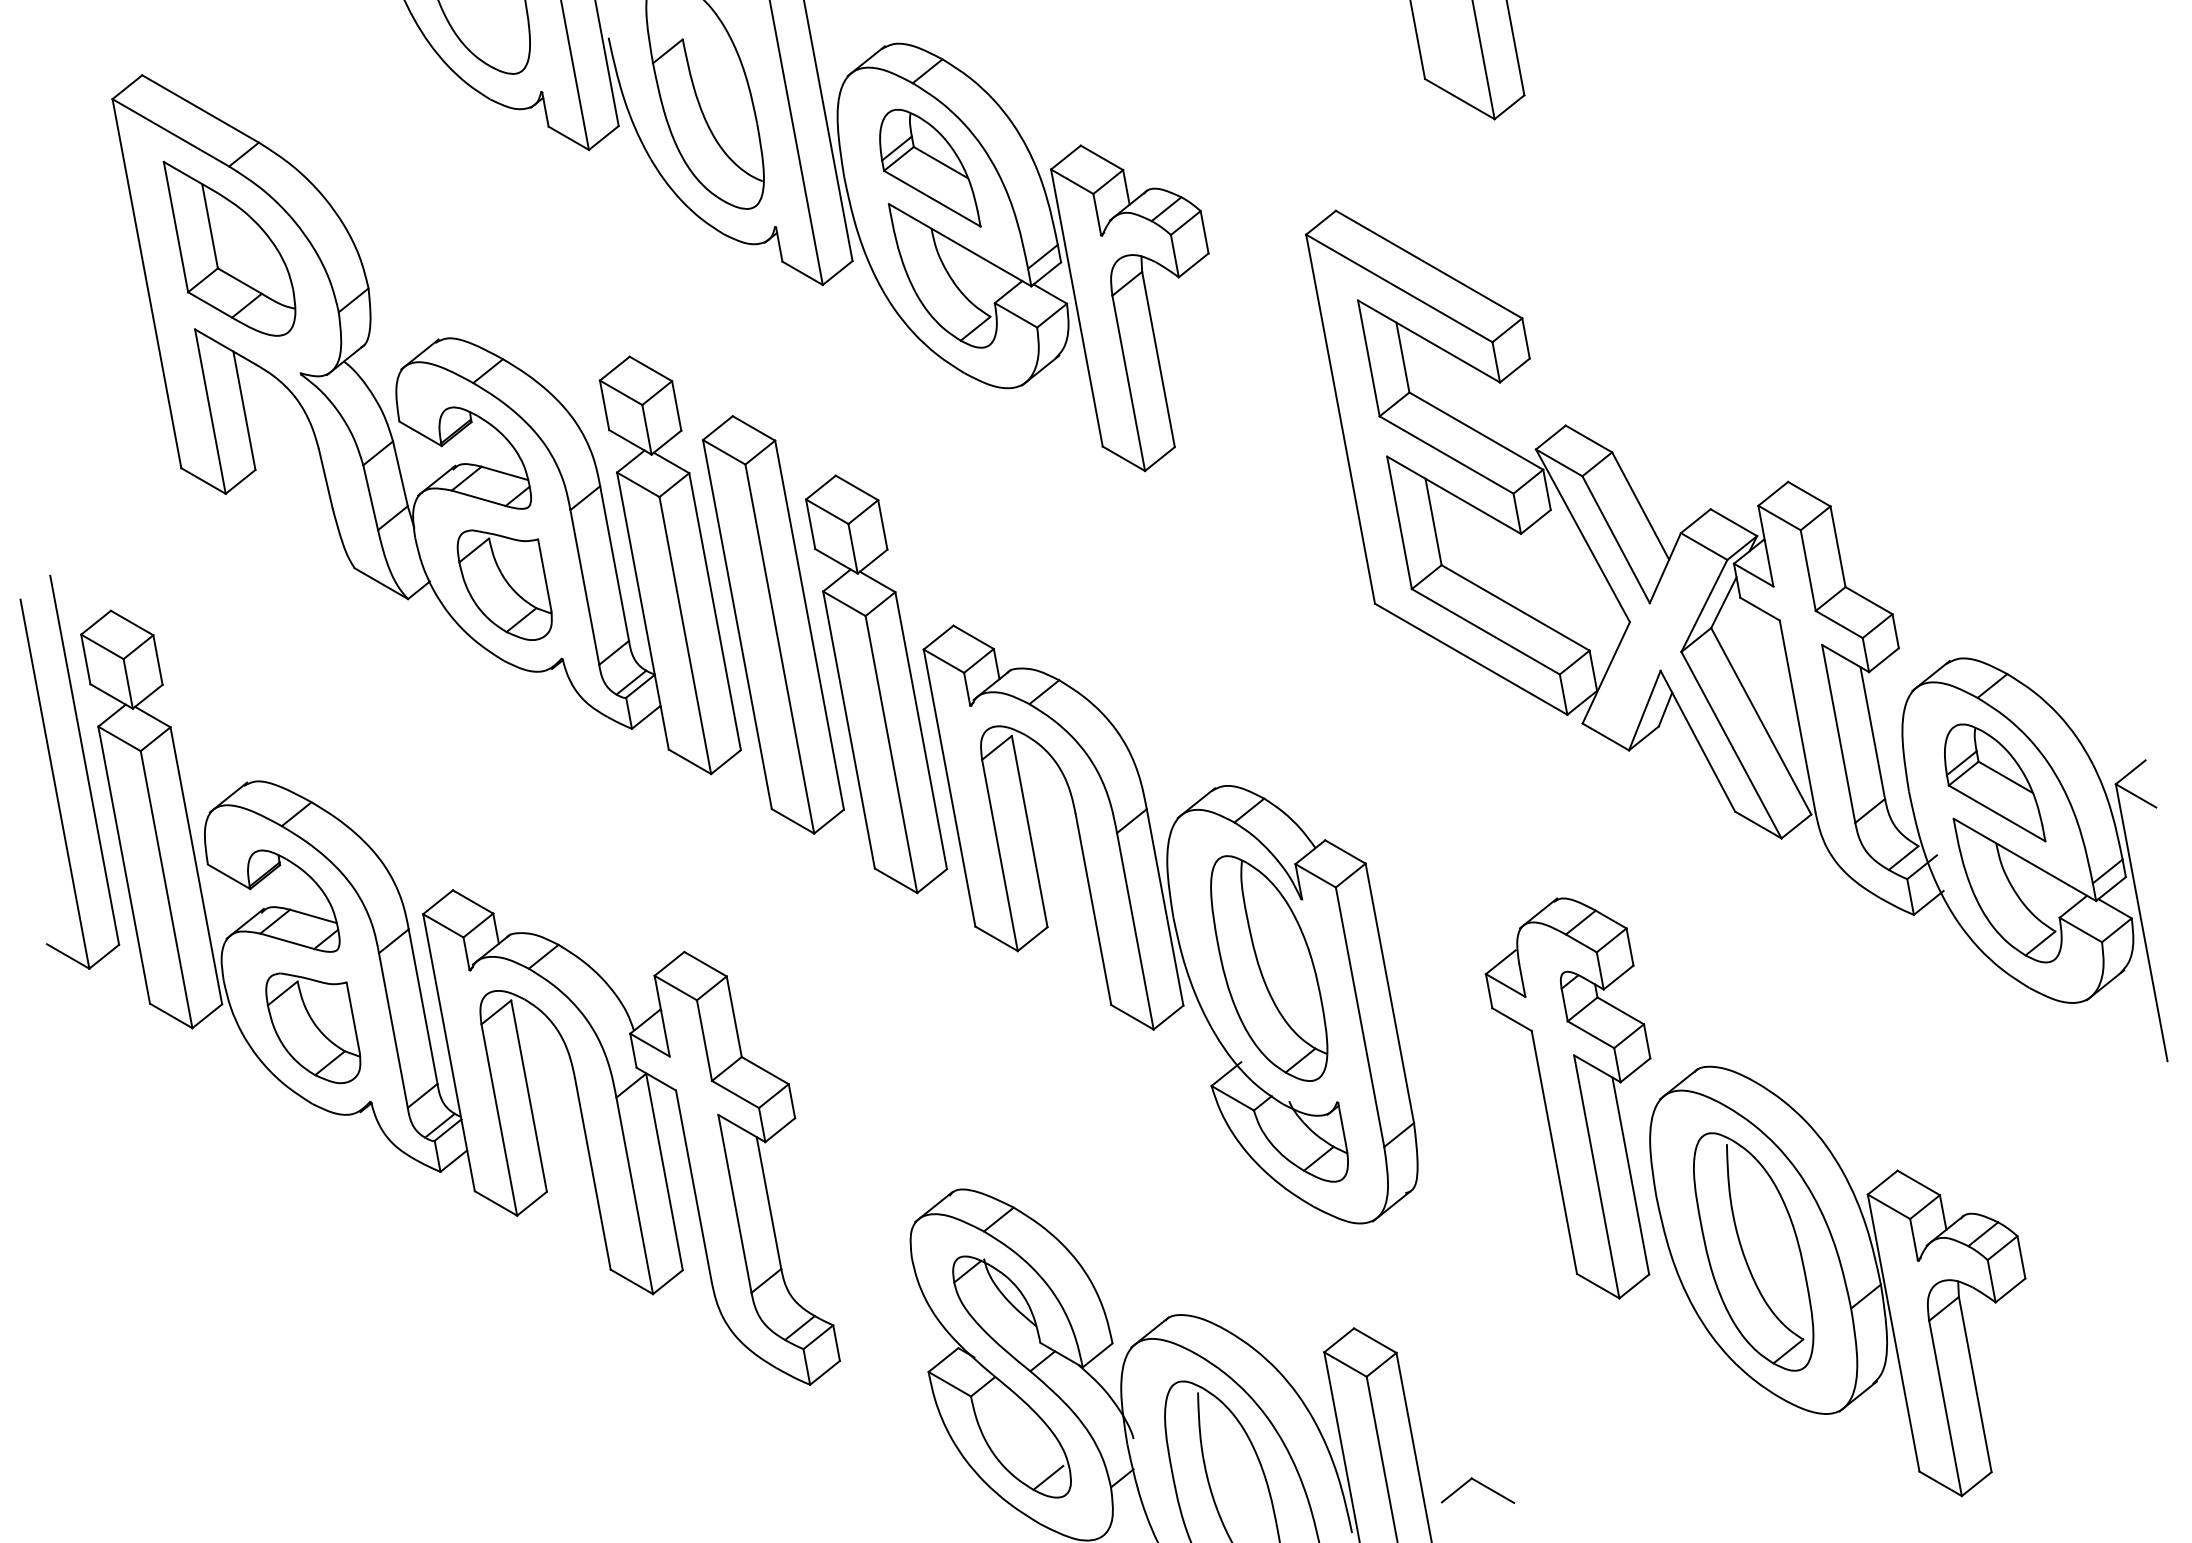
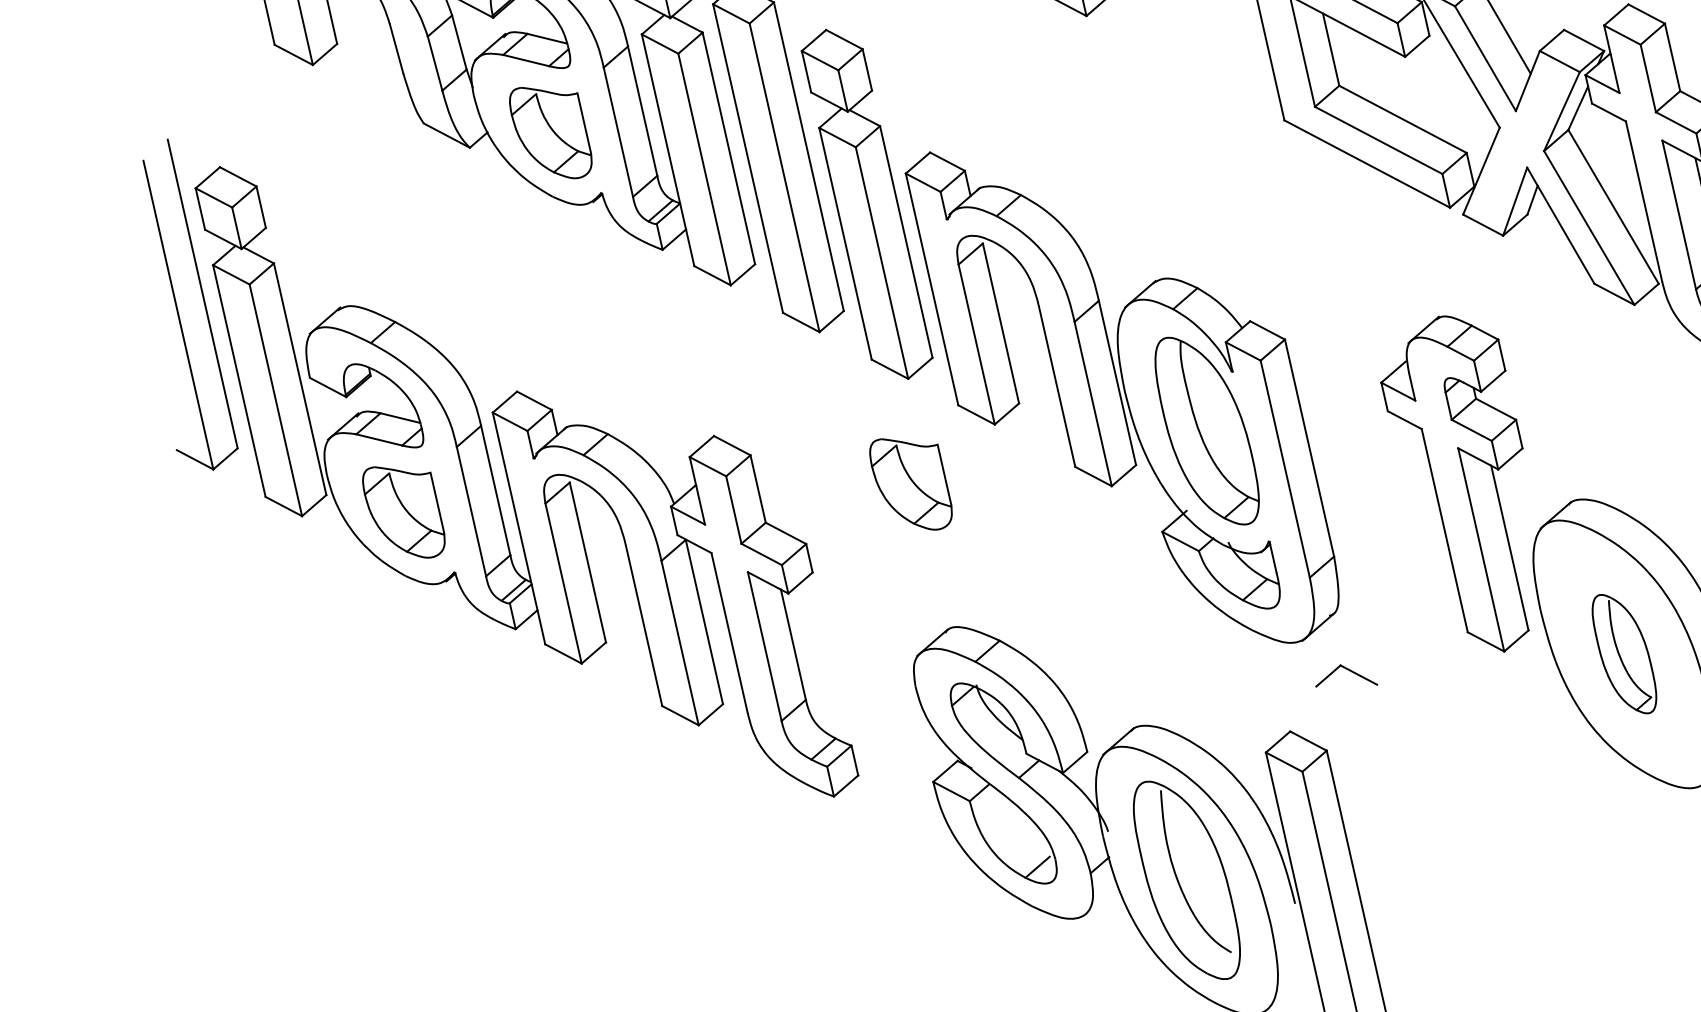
part: (915, 1017) -> (910, 483), added
part: (1567, 1098) -> (1454, 484), moved
part: (1753, 1251) -> (1624, 653), size x0.6
part: (1478, 1490) -> (1346, 675), moved

